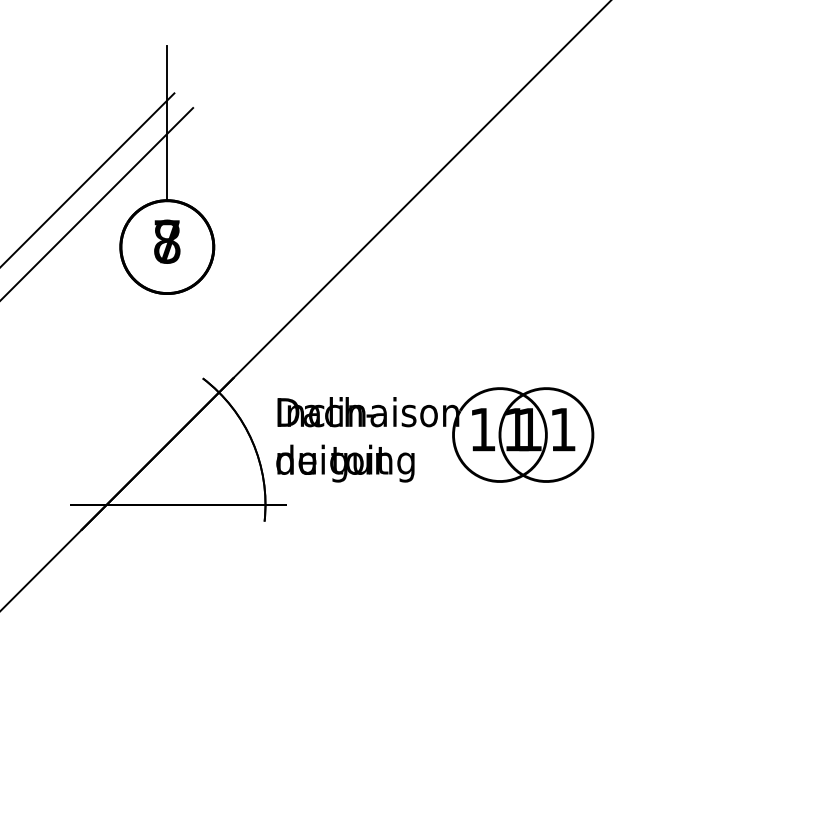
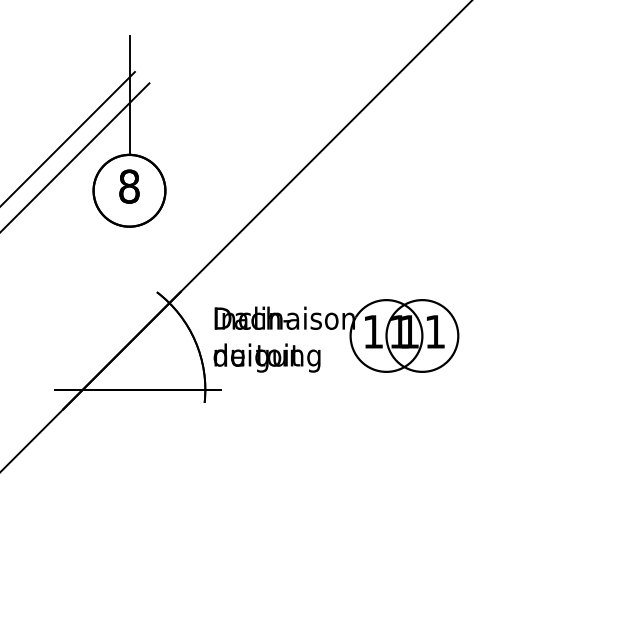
text: (167, 241) -> (129, 186), 7 -> 8

